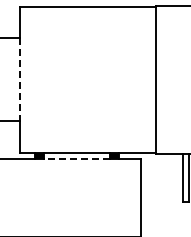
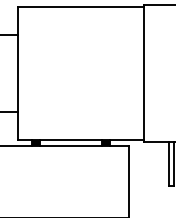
line: (19, 79) -> (18, 73), dashed -> solid
line: (76, 158) -> (70, 145), dashed -> solid

